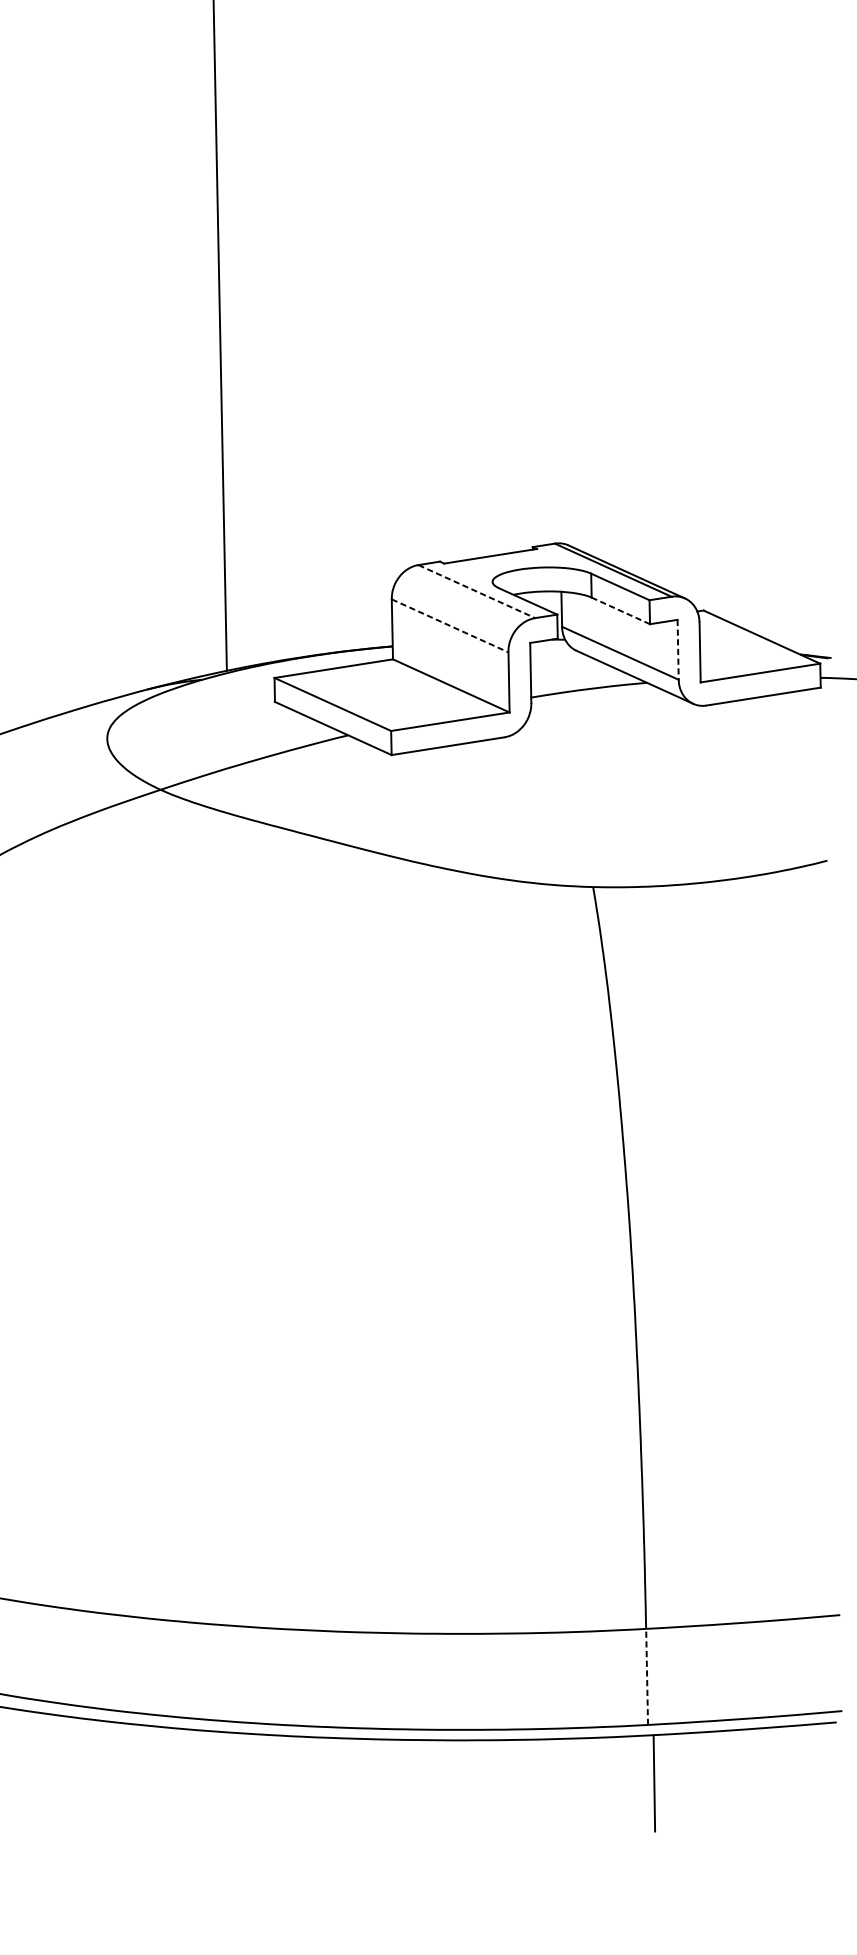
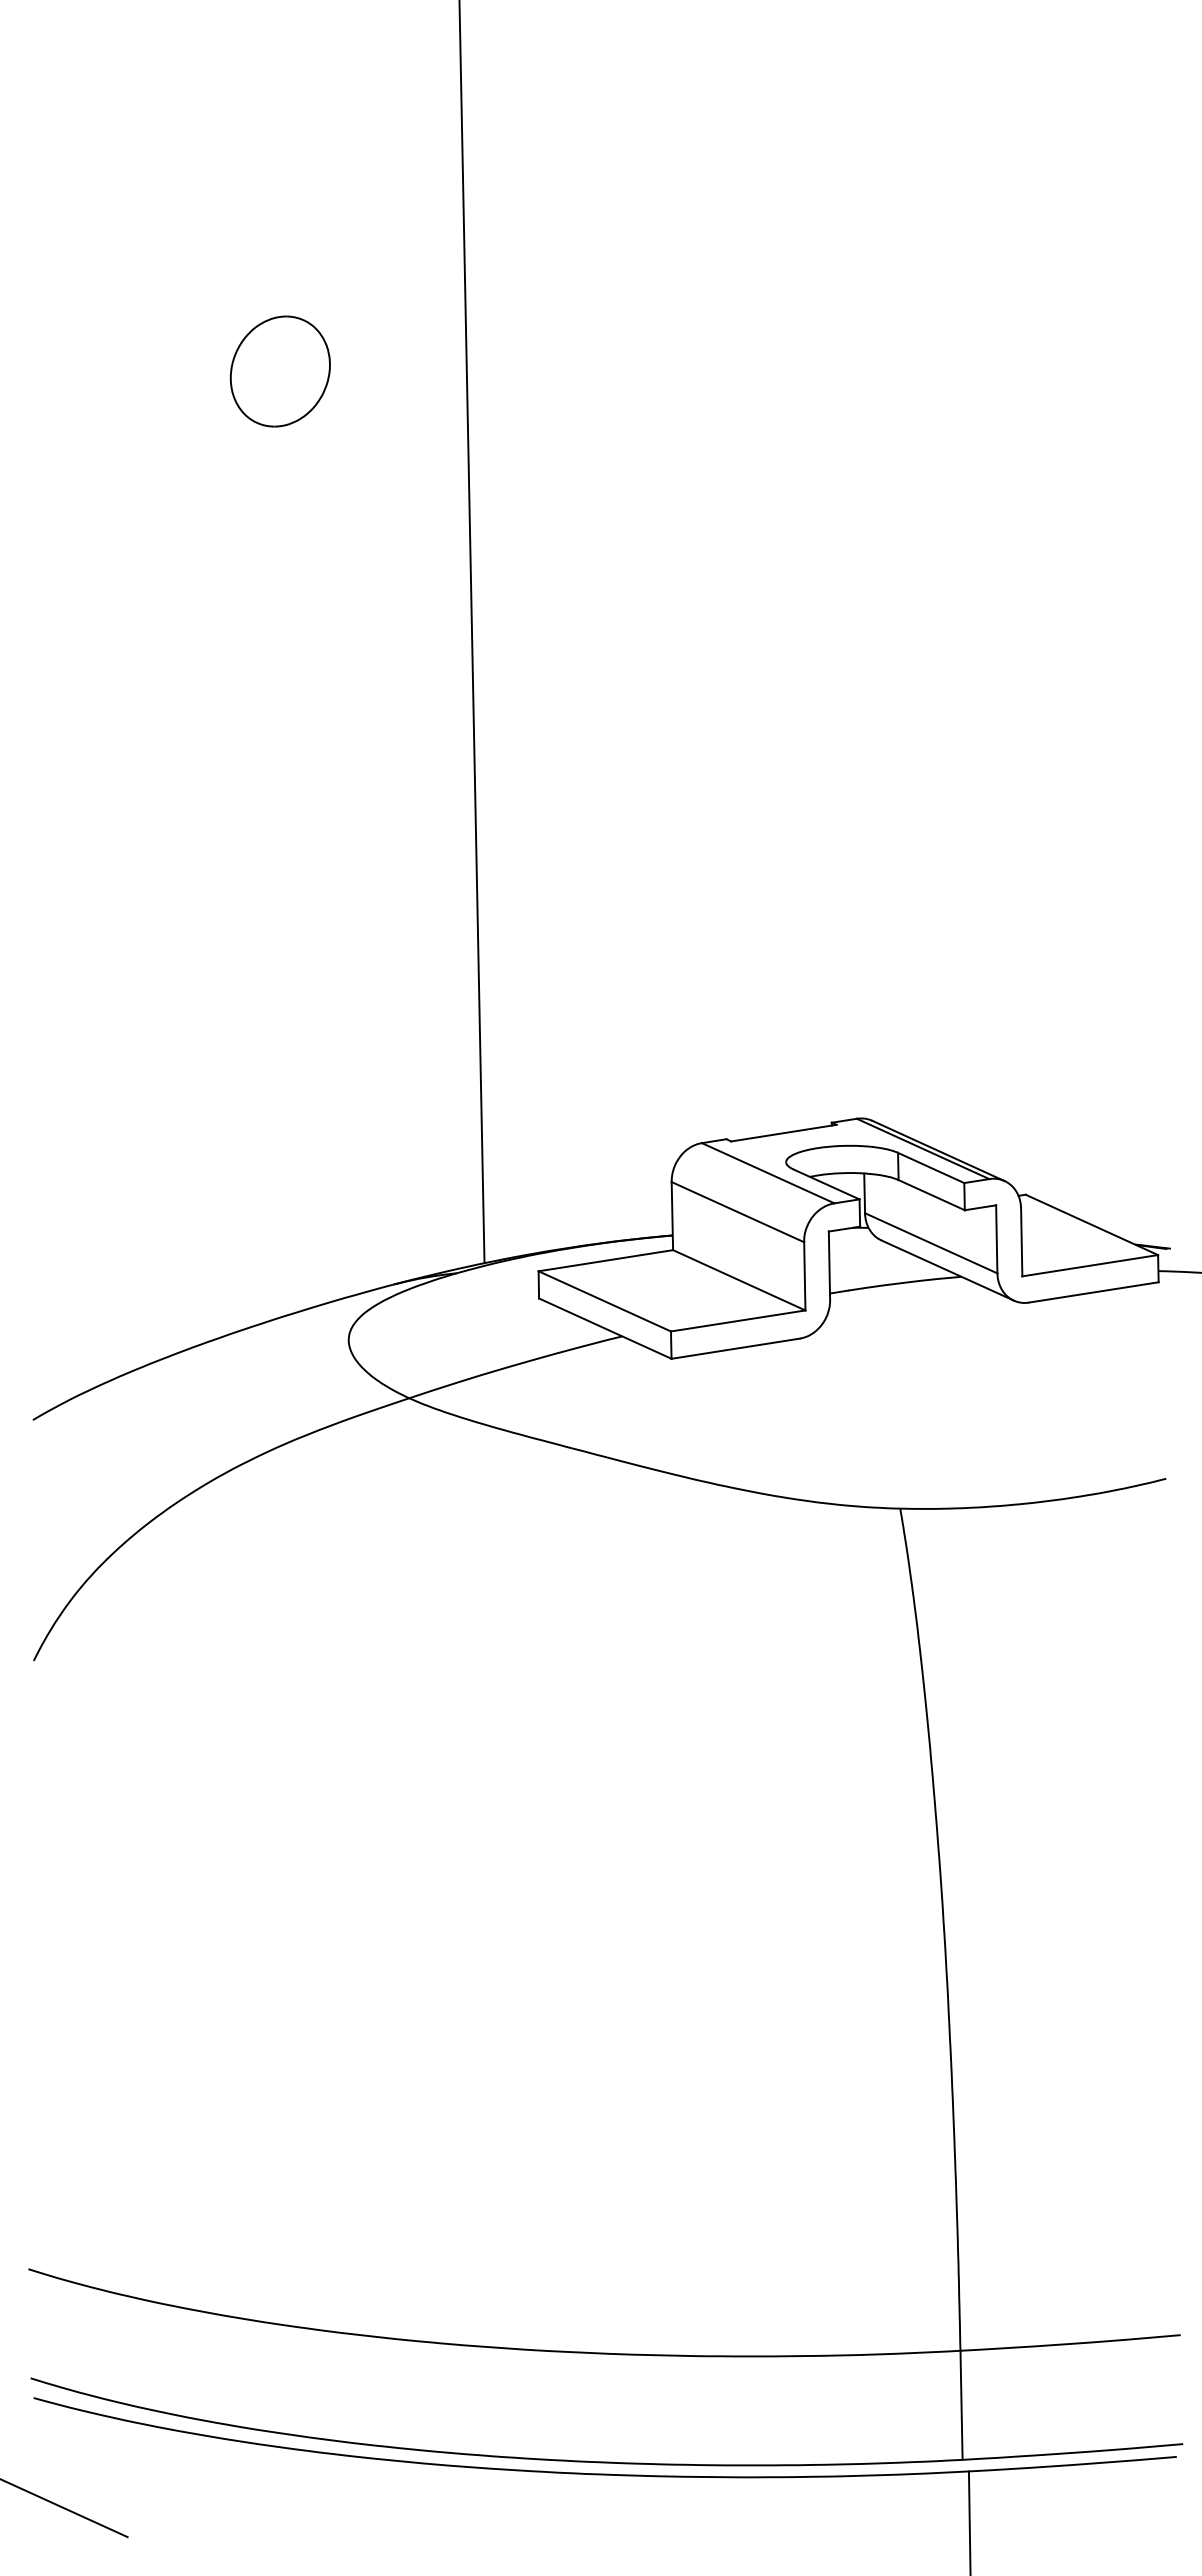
line: (477, 591) -> (768, 1173), dashed -> solid
line: (620, 610) -> (931, 1194), dashed -> solid
line: (449, 626) -> (737, 1212), dashed -> solid
line: (677, 649) -> (996, 1239), dashed -> solid
line: (647, 1677) -> (961, 2405), dashed -> solid

